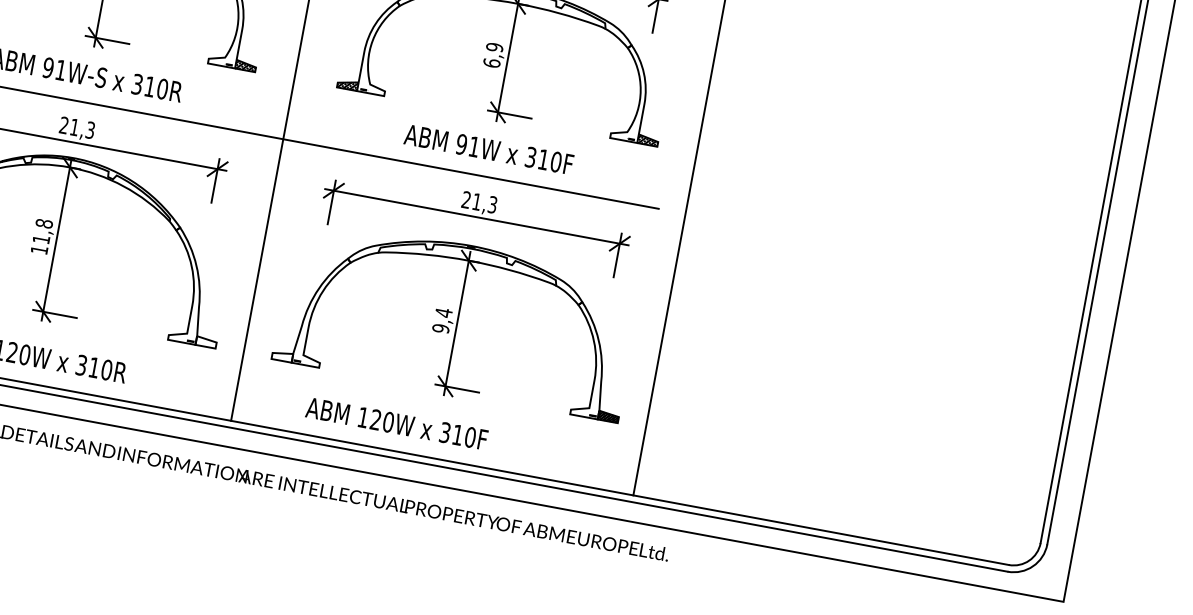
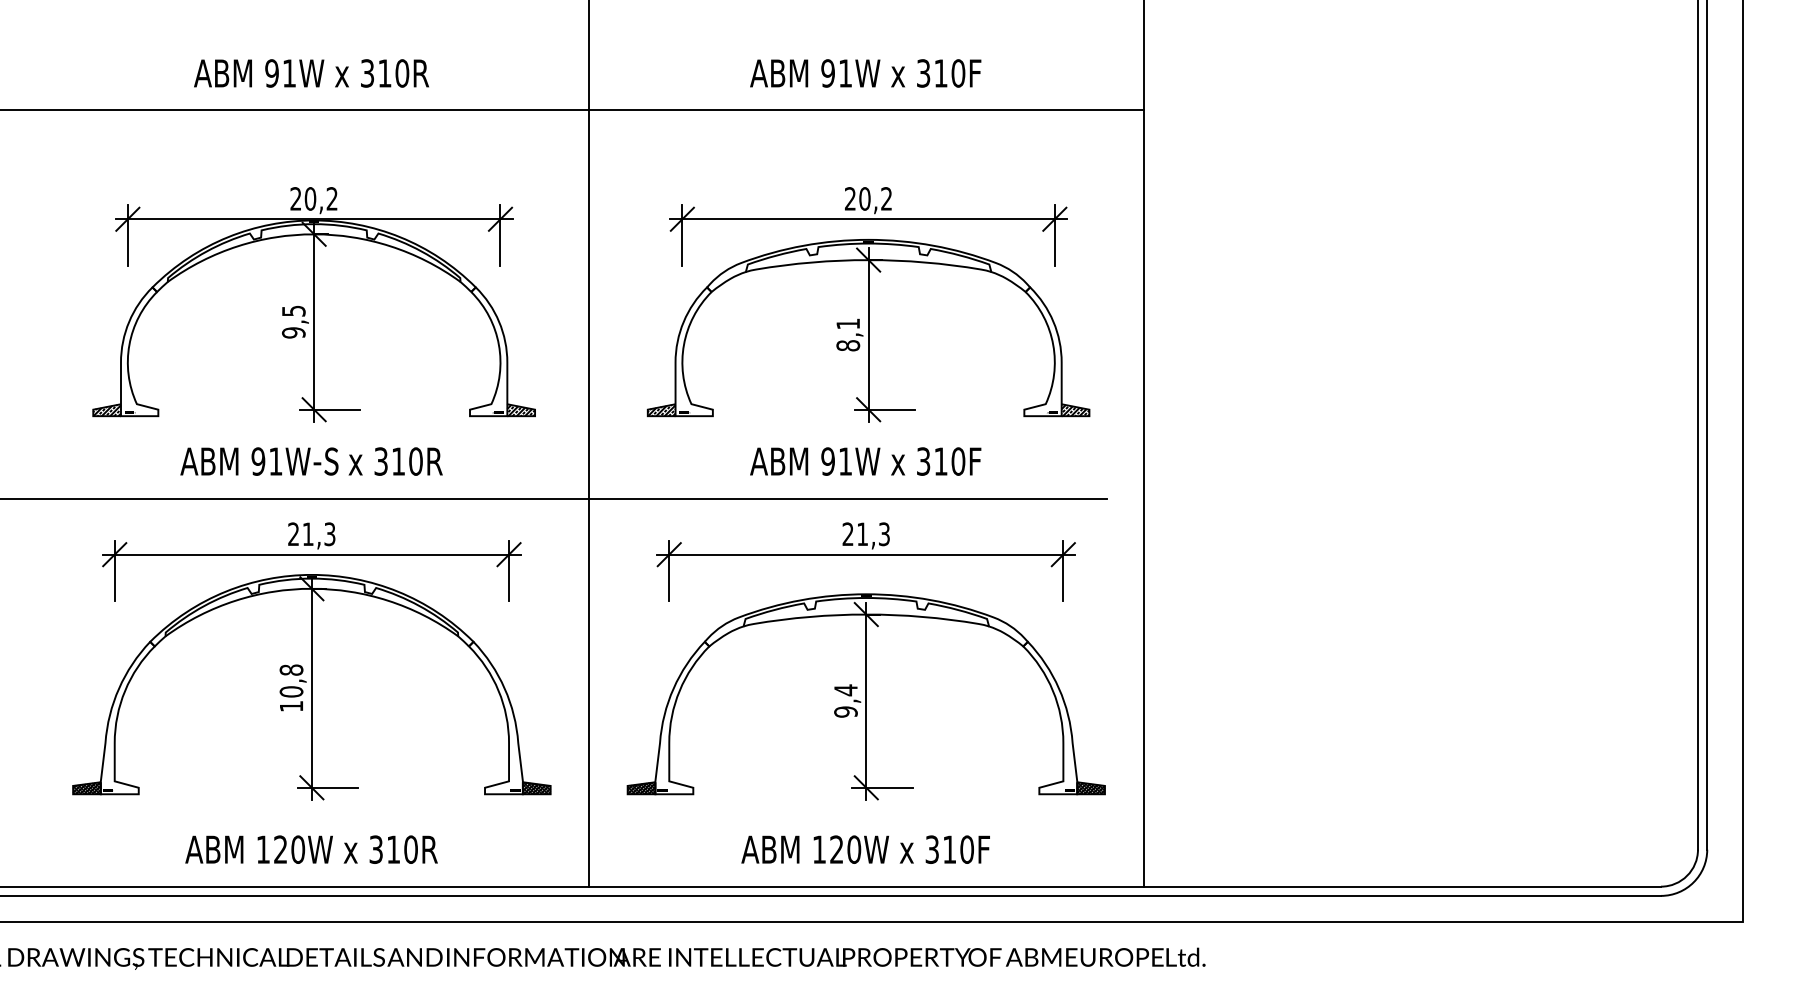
text: (493, 55) -> (848, 334), 6,9 -> 8,1
text: (41, 239) -> (291, 691), 11,8 -> 10,8
hatch: (206, 342) -> (536, 788), added
hatch: (282, 356) -> (641, 788), added
text: (396, 423) -> (865, 849), moved

